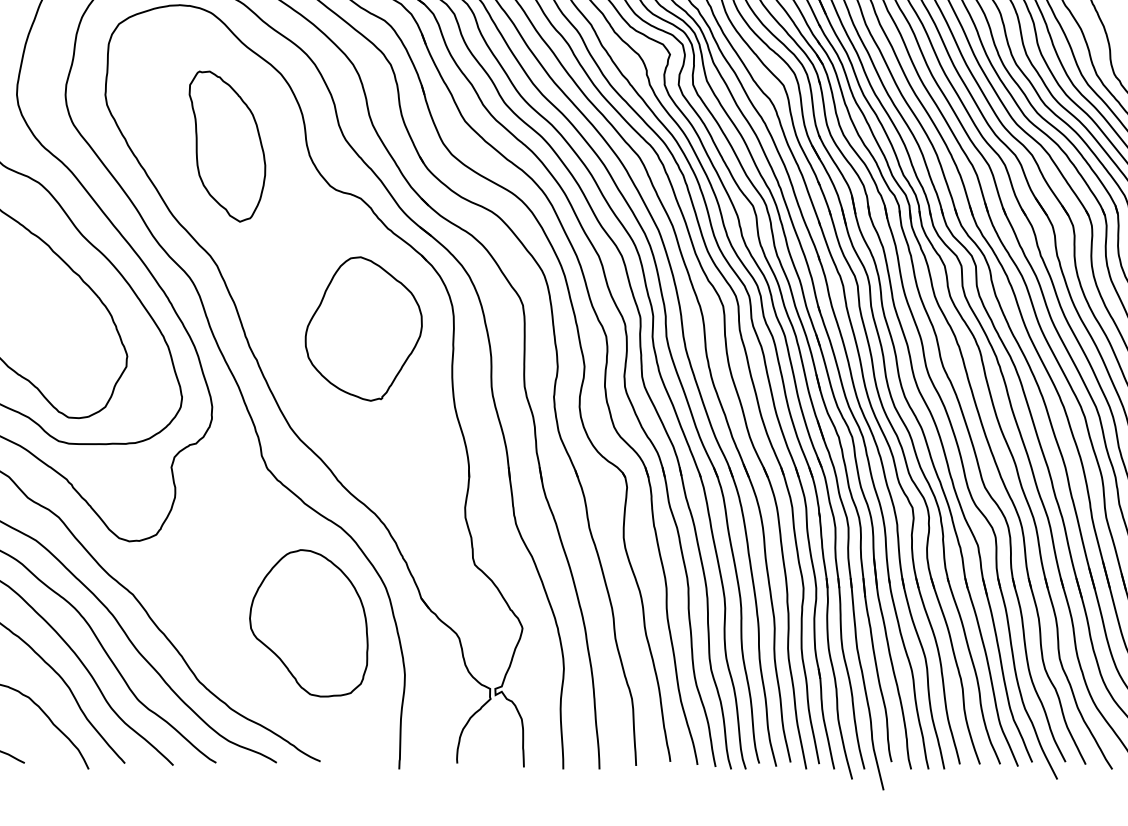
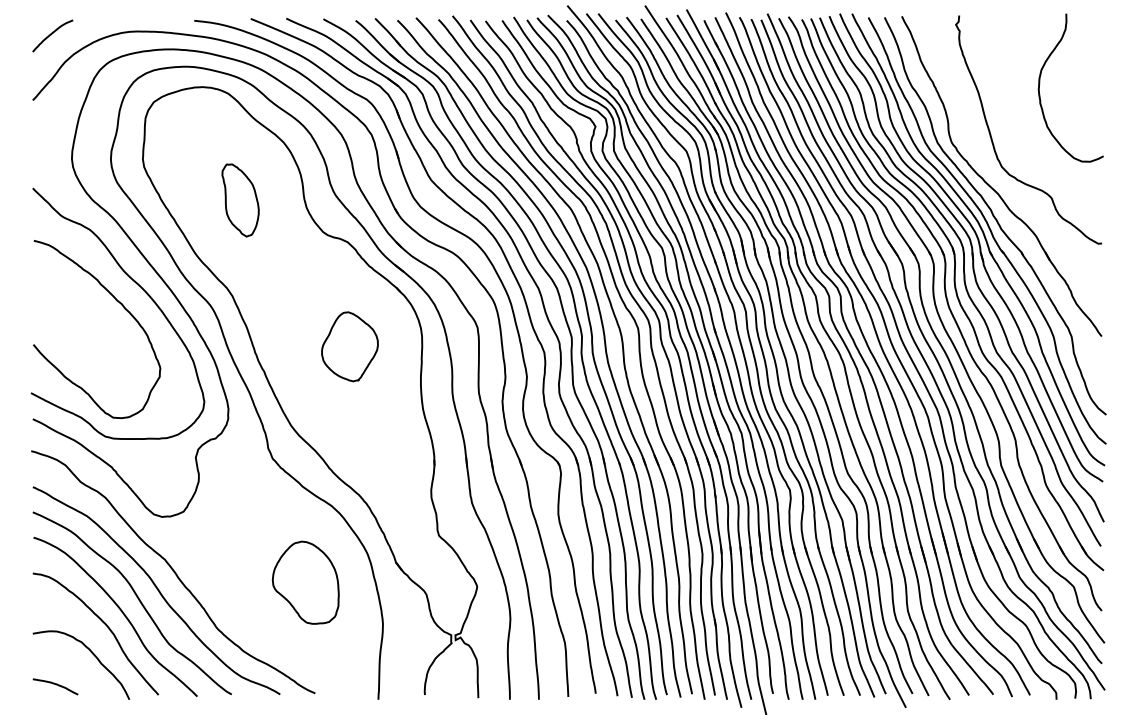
part: (227, 146) -> (240, 200), size x0.6
part: (363, 328) -> (349, 346), size x0.6
part: (308, 623) -> (305, 582), size x0.7

